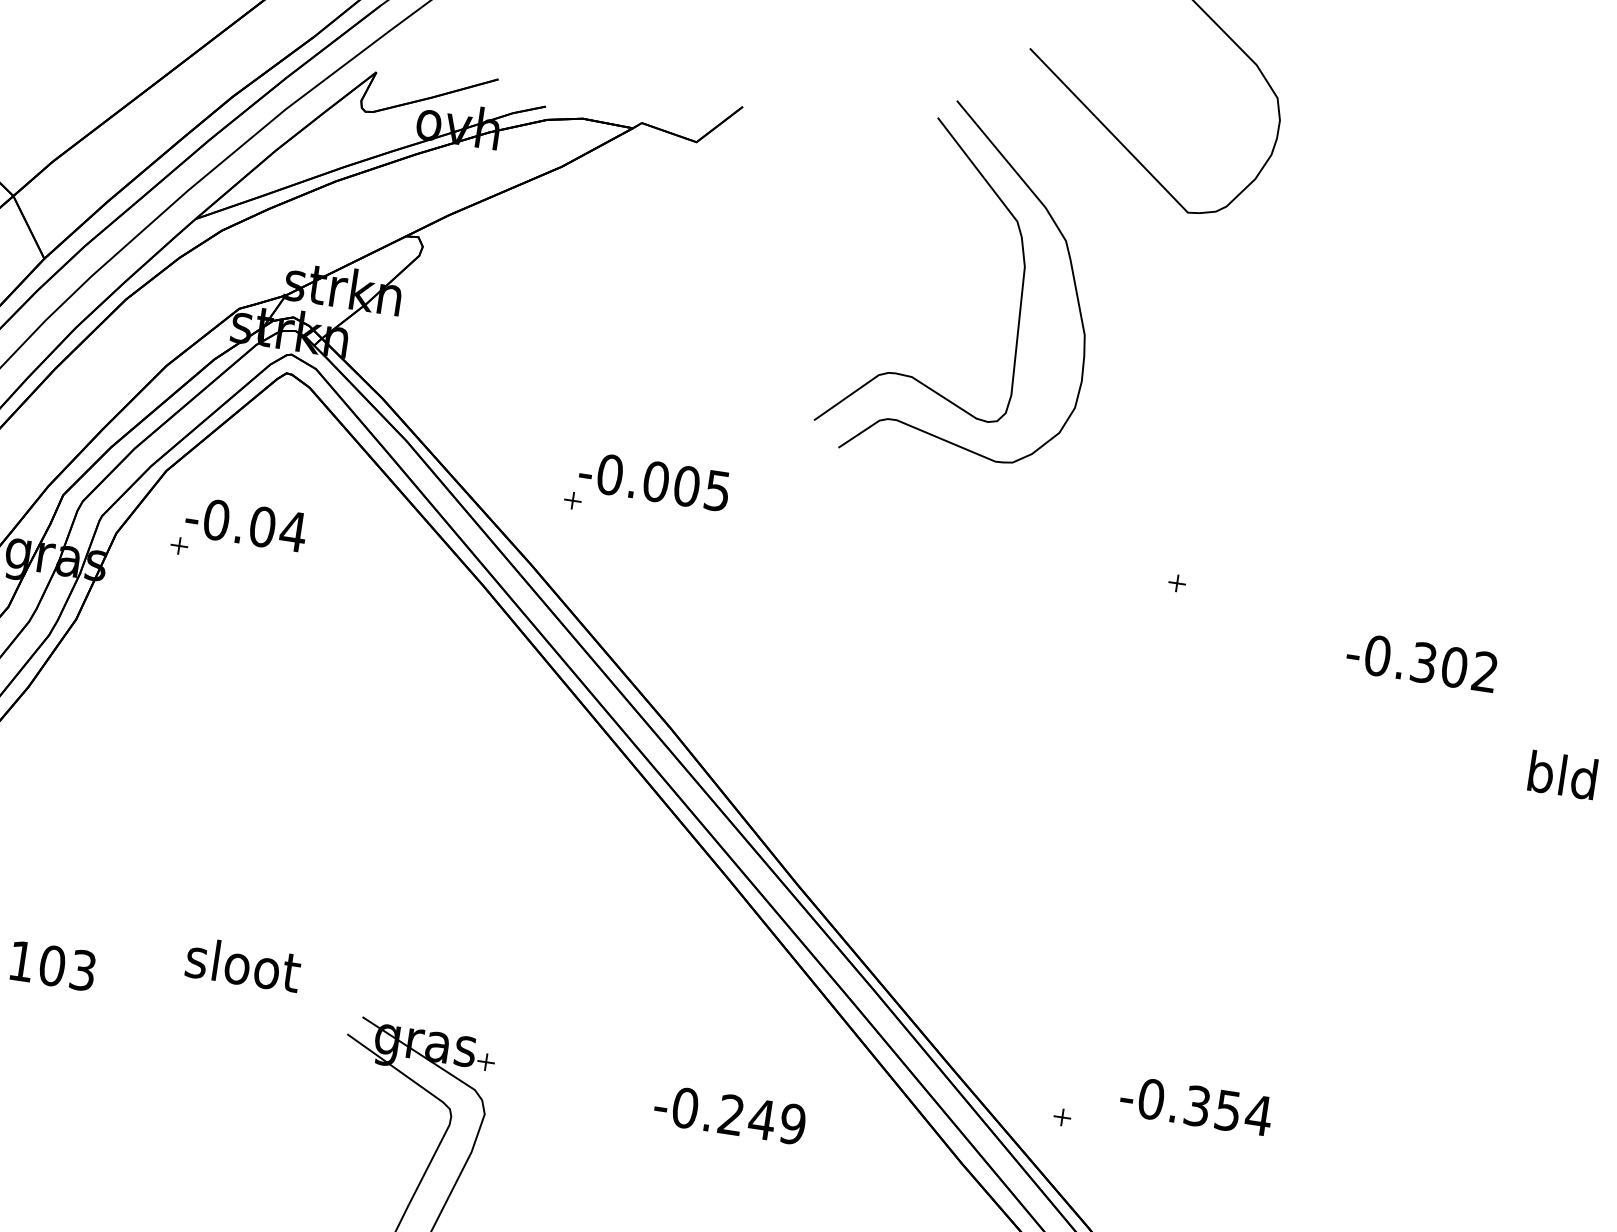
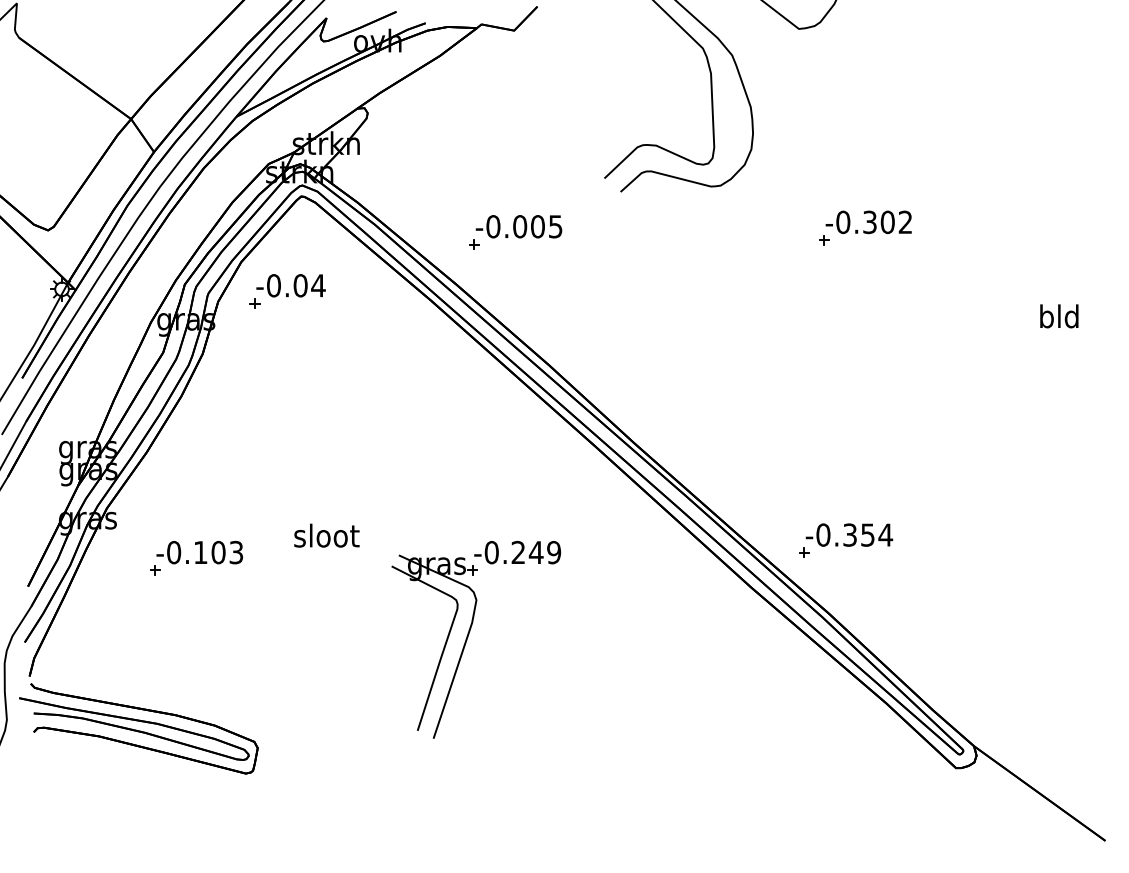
text: (1421, 662) -> (868, 222), moved
text: (1196, 1104) -> (849, 534), moved
text: (729, 1114) -> (517, 552), moved

